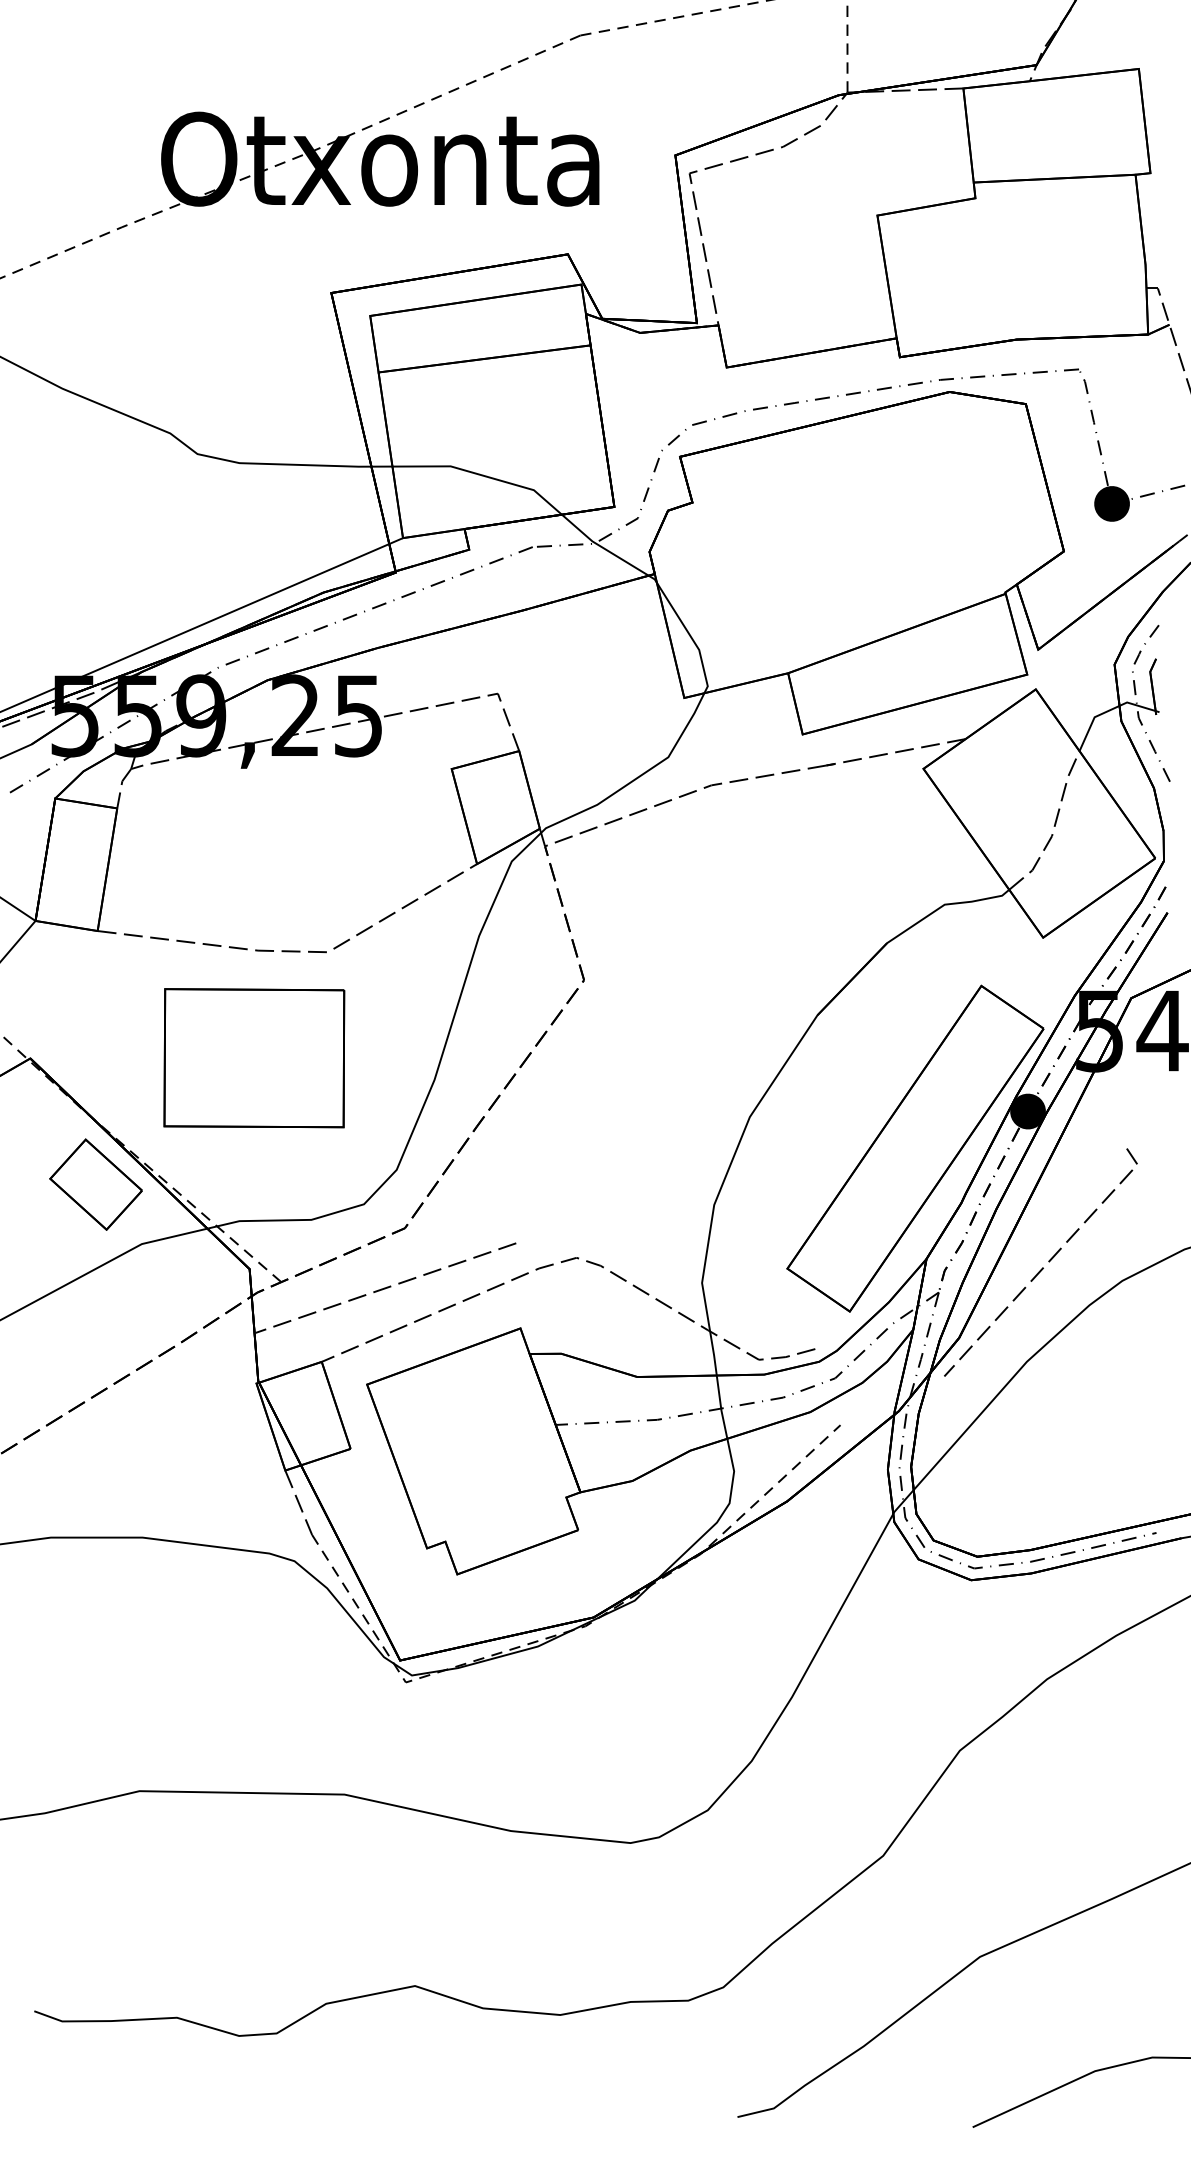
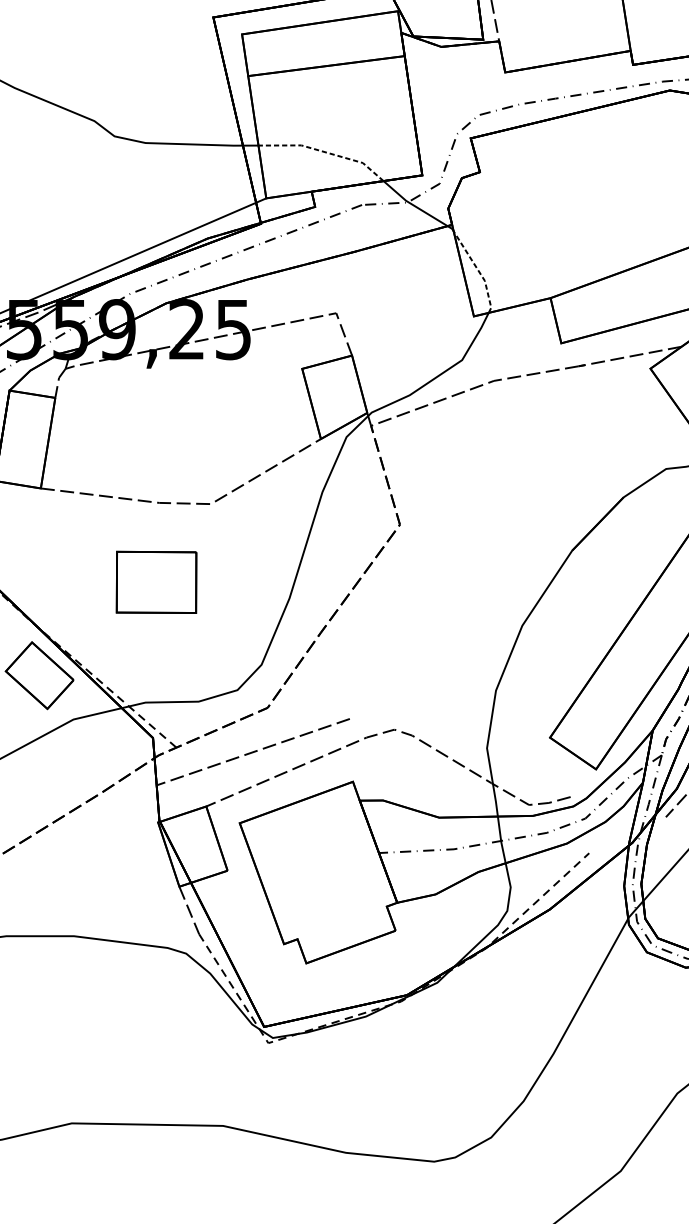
line: (482, 475) -> (324, 152), solid -> dashed
line: (690, 636) -> (478, 271), solid -> dashed
part: (254, 1058) -> (156, 582), size x0.6

